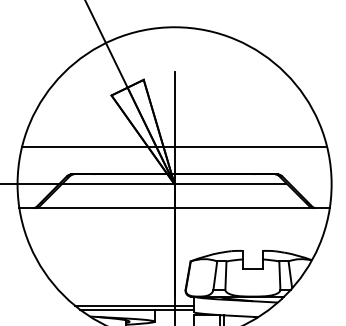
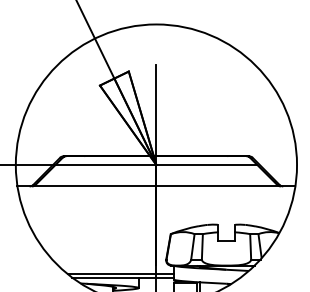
line: (174, 147) -> (156, 132), removed

